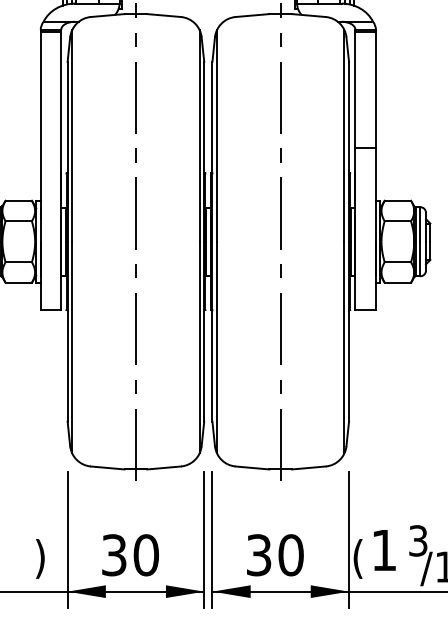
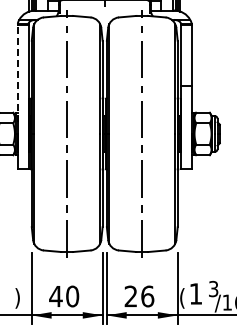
line: (40, 123) -> (17, 72), solid -> dashed
text: (113, 555) -> (55, 296), 30 -> 40
text: (275, 555) -> (139, 296), 30 -> 26

